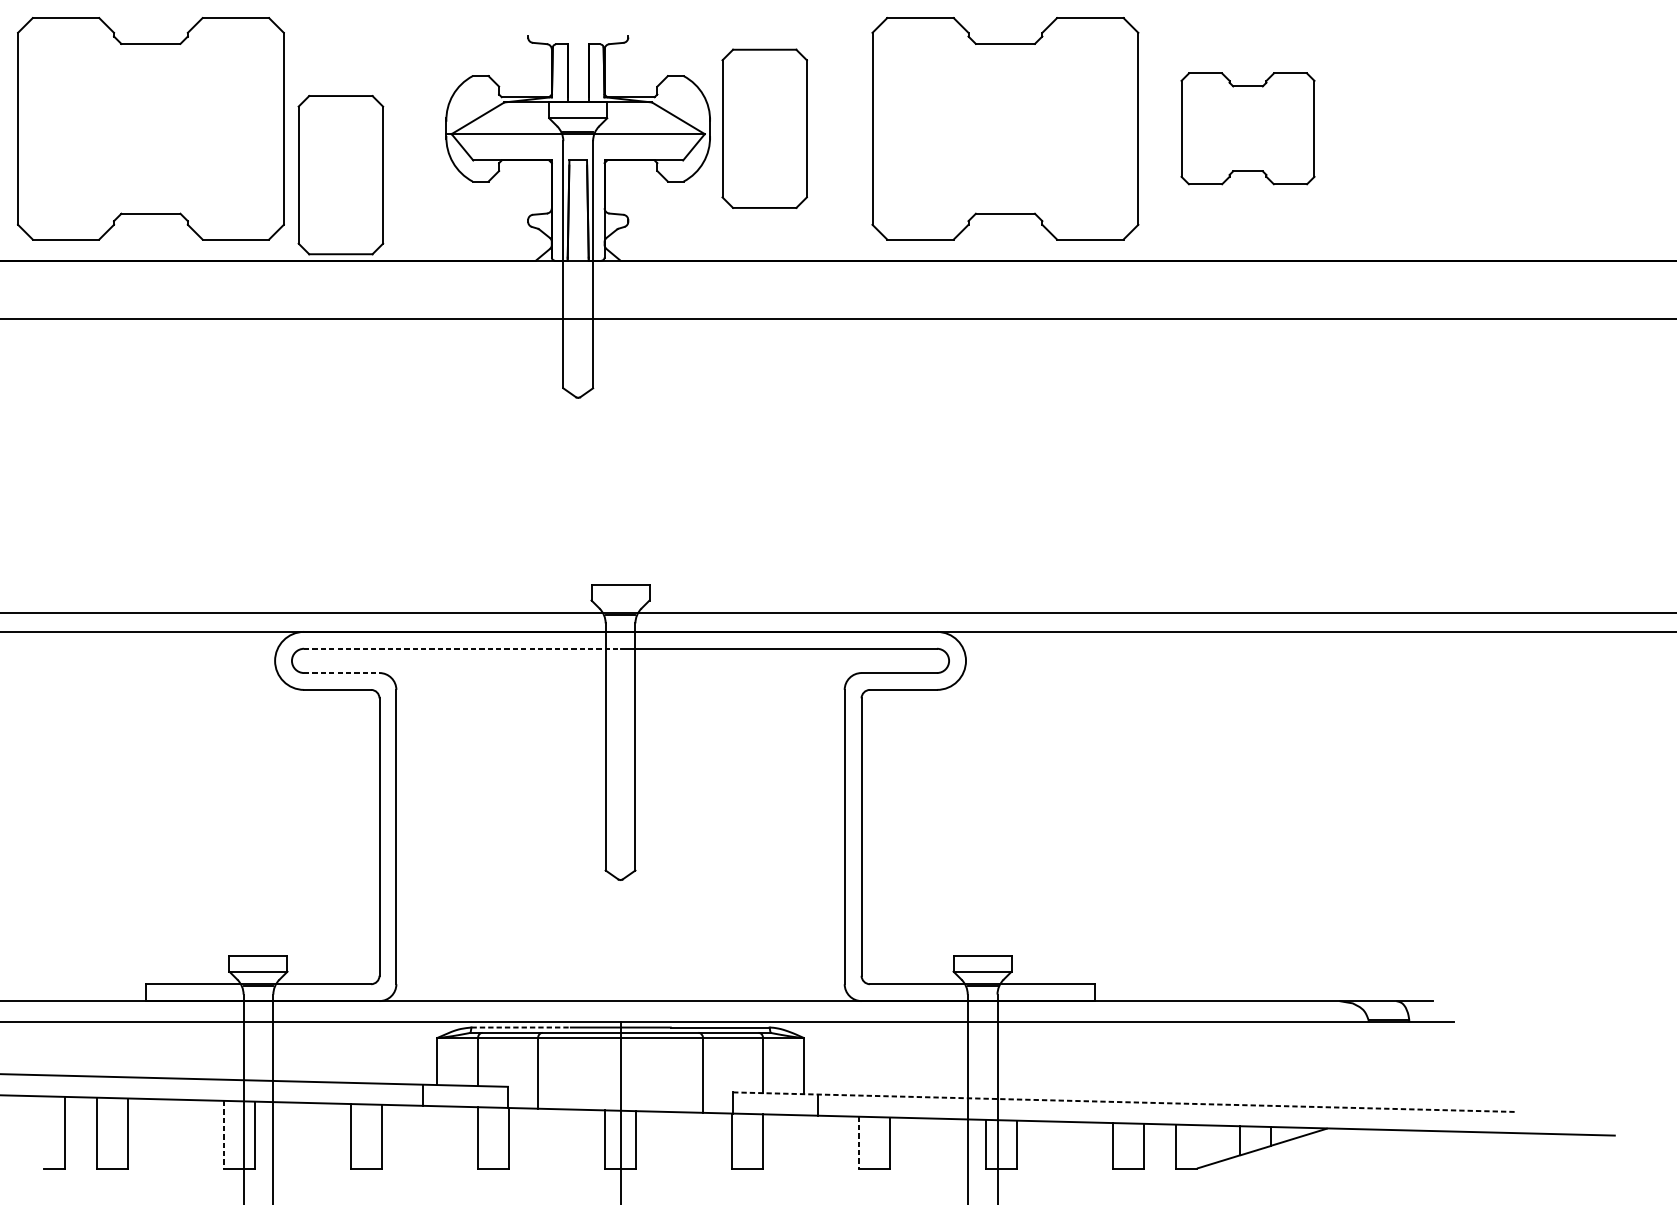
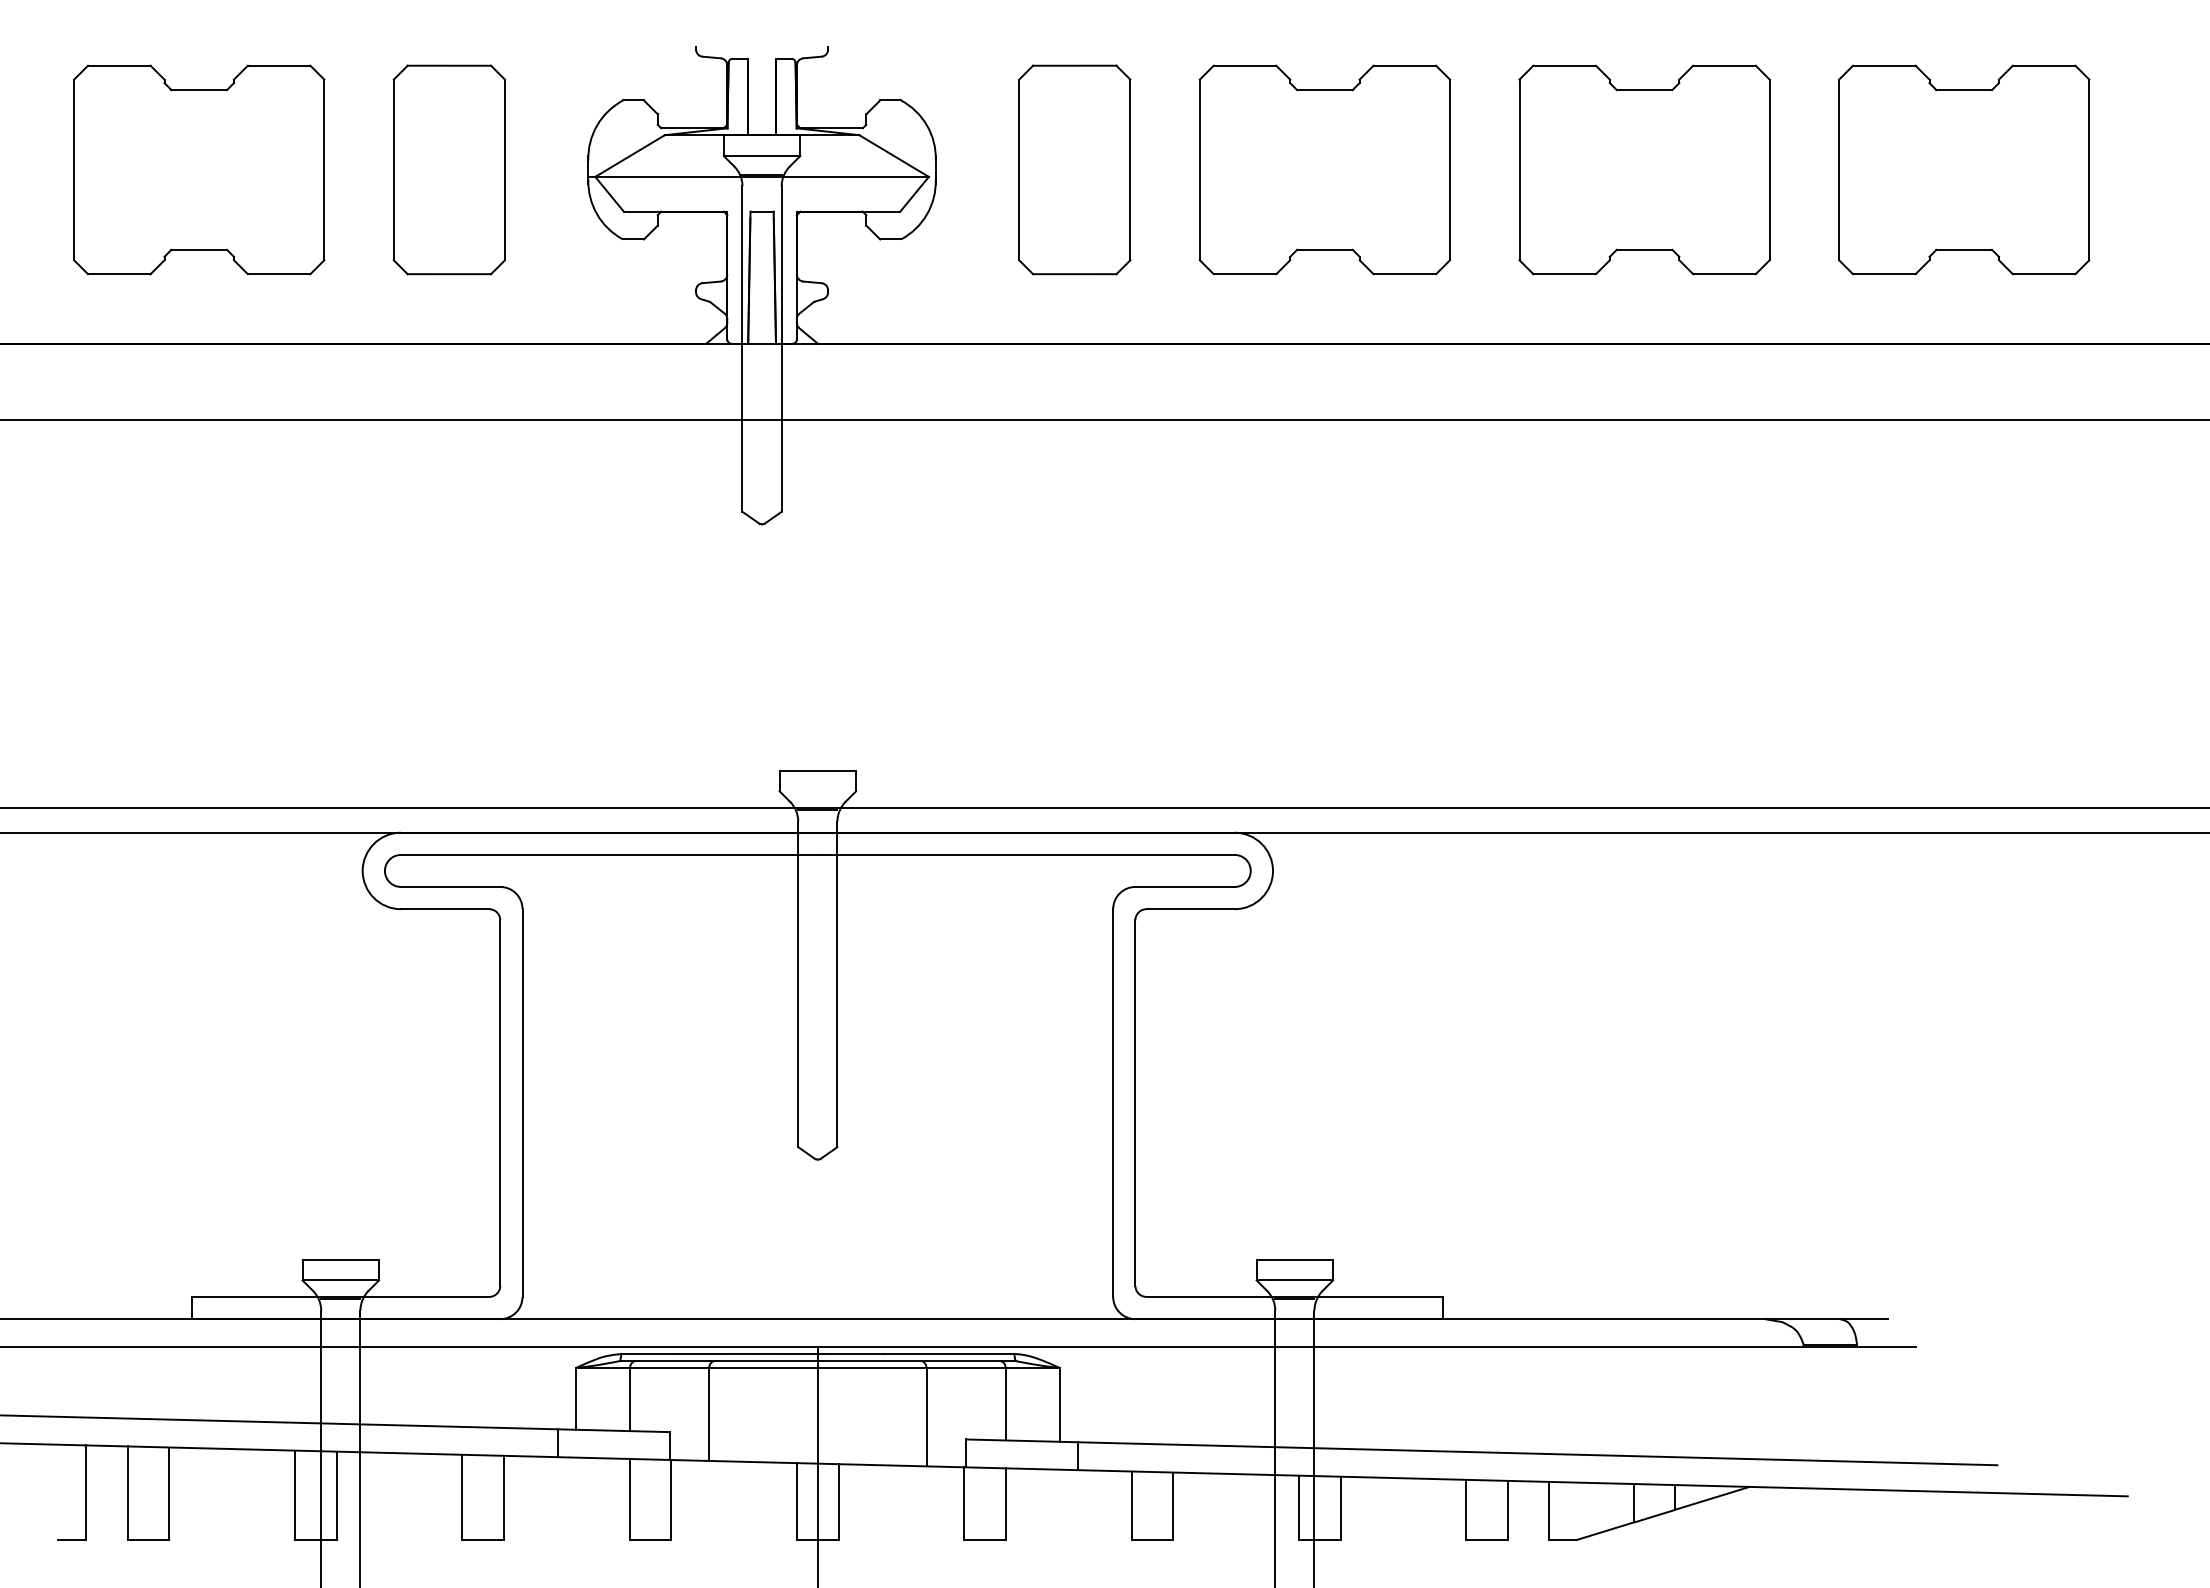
part: (151, 128) -> (199, 169), size x0.71
part: (764, 128) -> (1074, 169), moved
part: (1005, 128) -> (1324, 169), size x0.71
part: (1247, 128) -> (1644, 169), size x1.43
part: (1490, 128) -> (1964, 169), added
part: (340, 174) -> (449, 169), moved
line: (462, 648) -> (609, 854), dashed -> solid
line: (341, 672) -> (450, 886), dashed -> solid
line: (521, 1027) -> (687, 1353), dashed -> solid
line: (1124, 1102) -> (1481, 1452), dashed -> solid
line: (223, 1134) -> (294, 1495), dashed -> solid
line: (858, 1143) -> (1131, 1506), dashed -> solid

